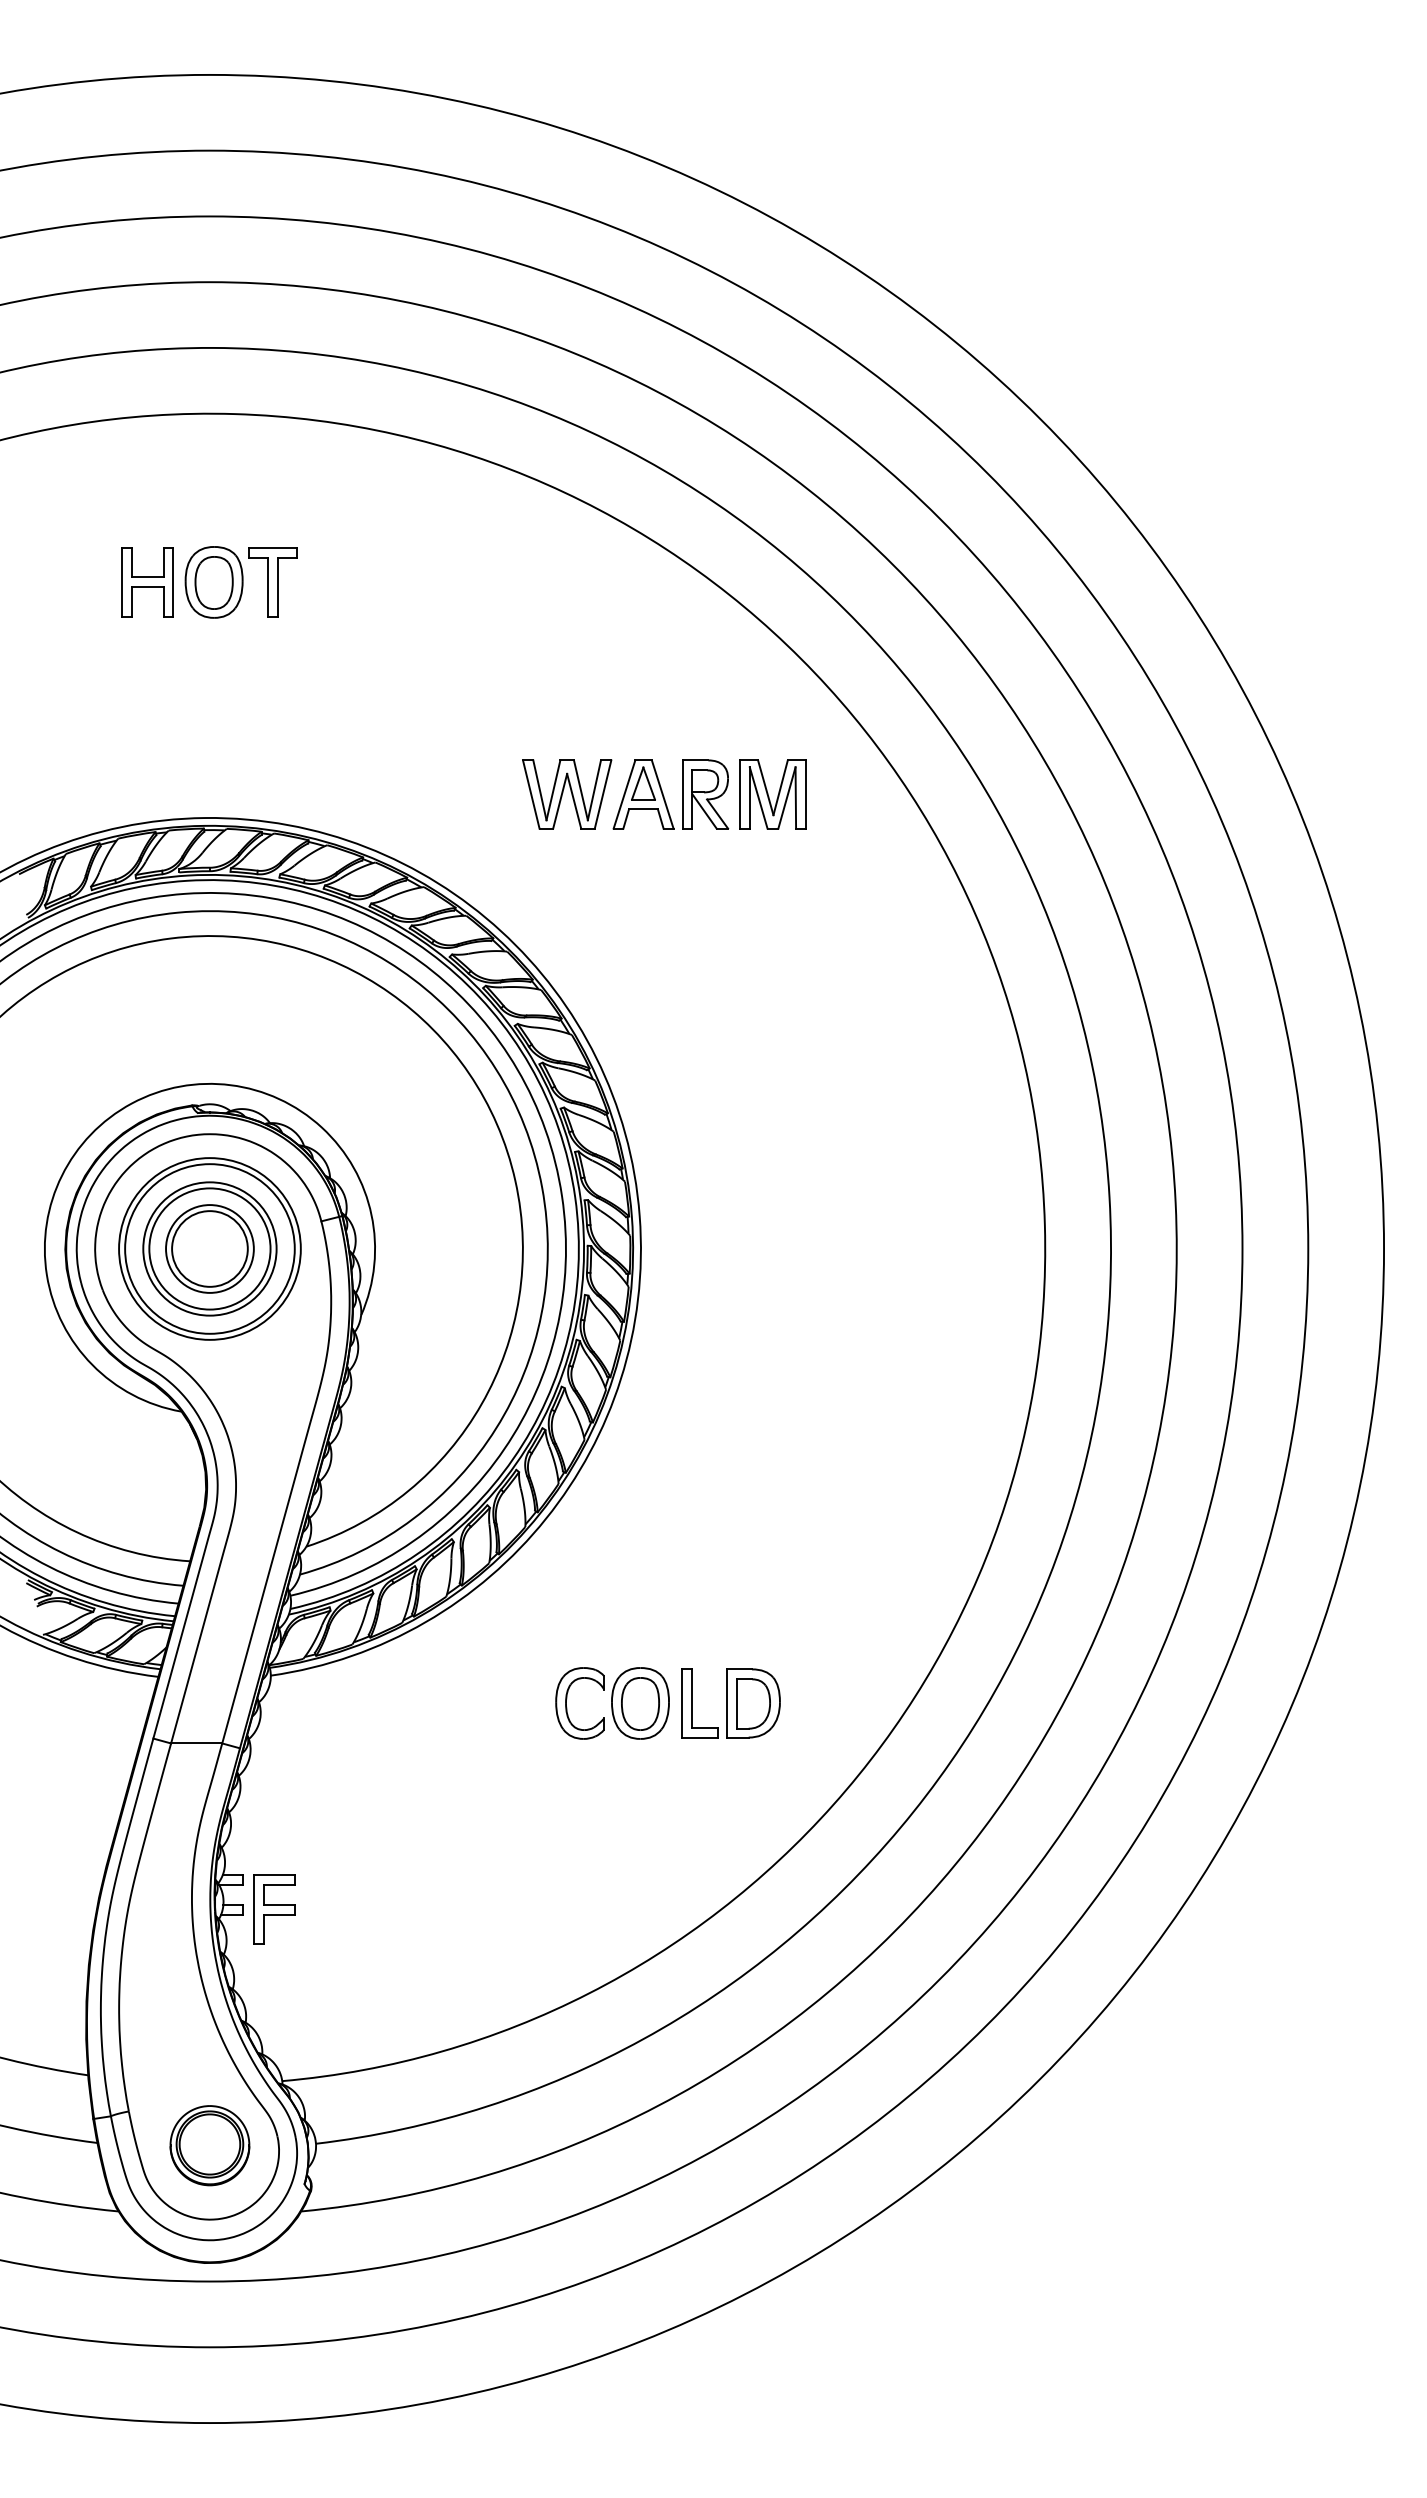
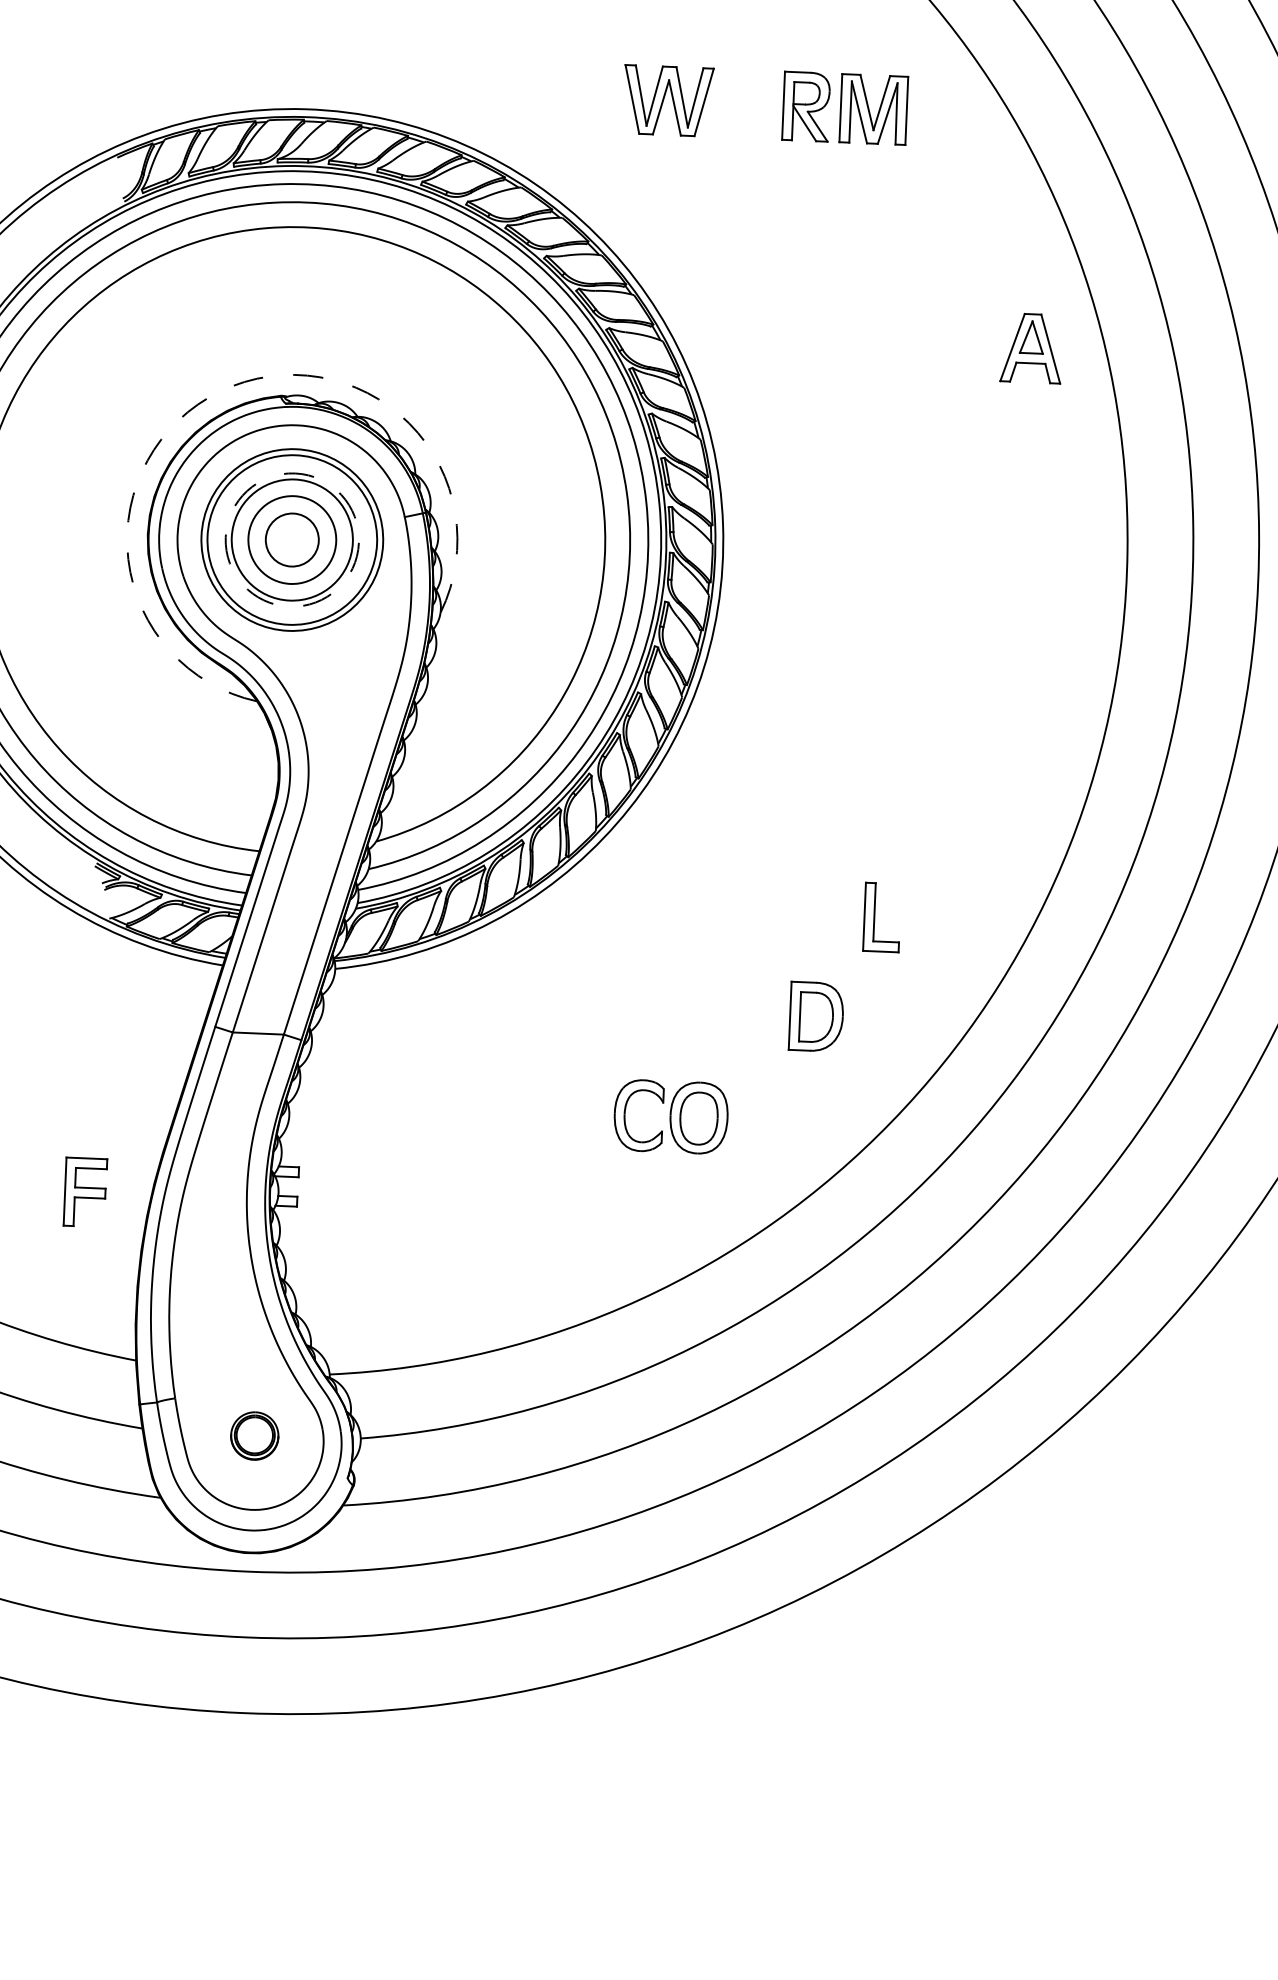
part: (643, 794) -> (1031, 348), moved
arc: (131, 1103) -> (220, 391), solid -> dashed
circle: (209, 1248) -> (291, 539), size x0.7
circle: (209, 1248) -> (291, 539), solid -> dashed
part: (612, 1703) -> (671, 1116), moved
part: (692, 1703) -> (874, 917), moved
part: (274, 1909) -> (85, 1192), moved
part: (209, 2145) -> (254, 1435), size x0.6

